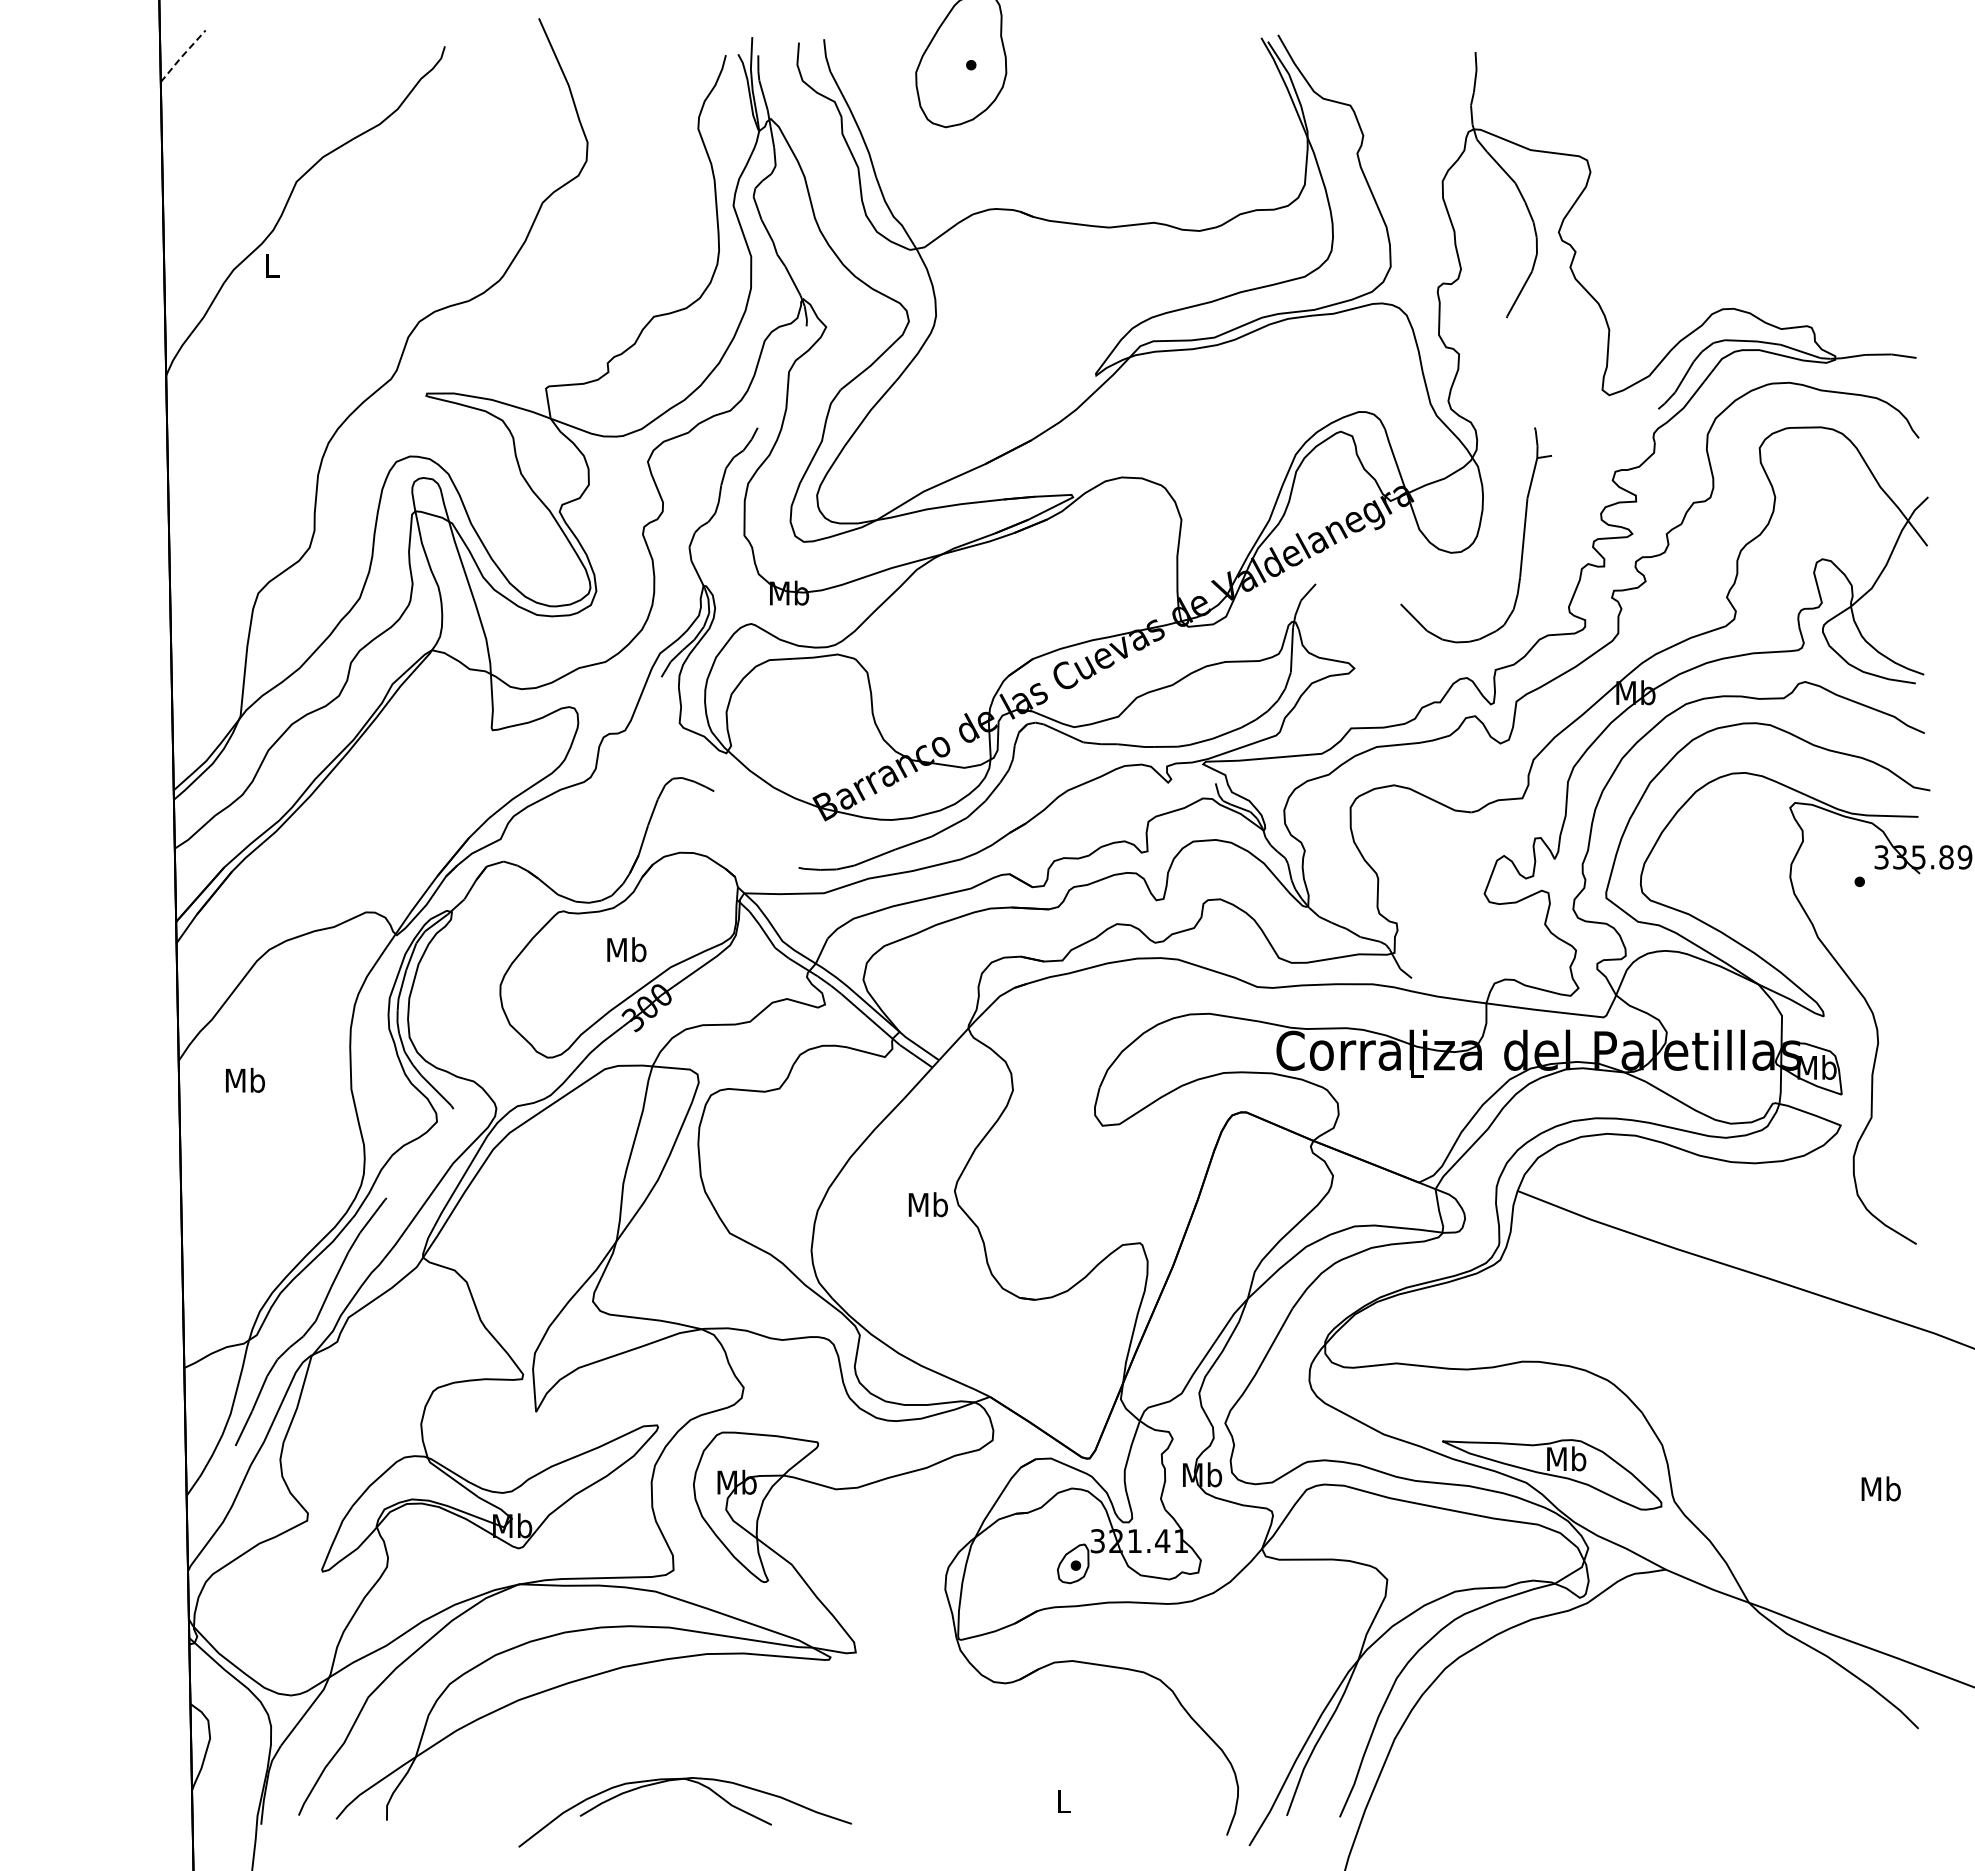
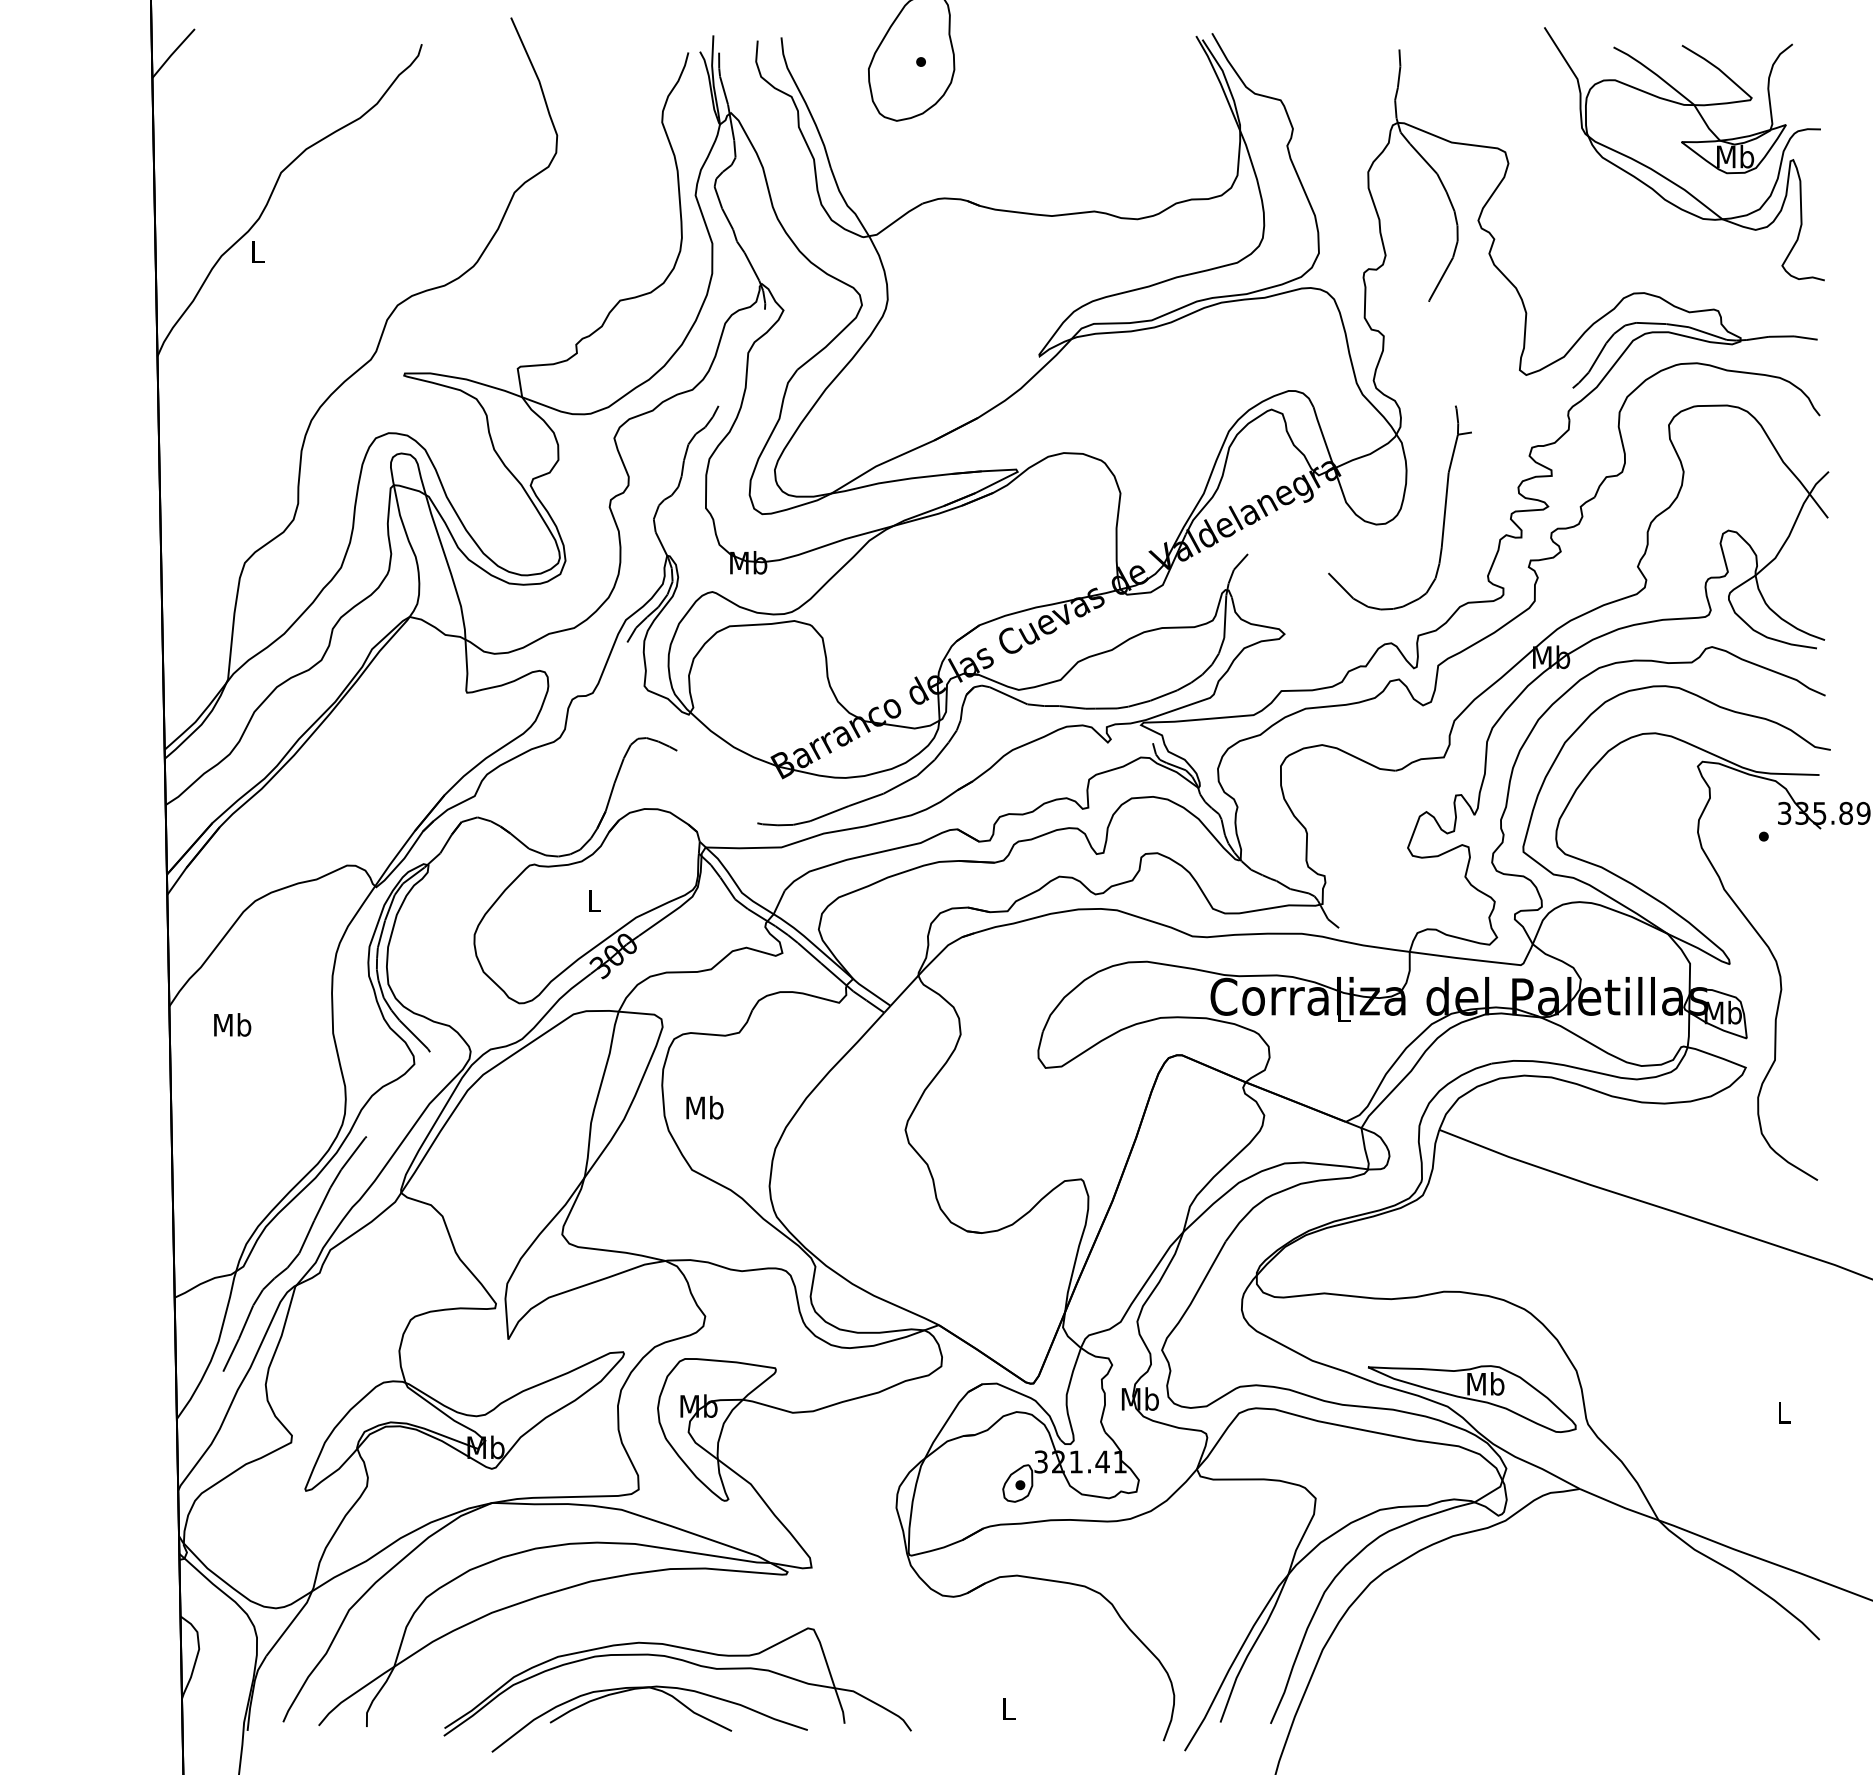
line: (182, 56) -> (172, 53), dashed -> solid
part: (1780, 156) -> (1688, 148), added
text: (626, 949) -> (594, 900), Mb -> L
text: (927, 1204) -> (704, 1107), moved
text: (1880, 1488) -> (1783, 1412), Mb -> L
part: (719, 1751) -> (682, 1661), added

